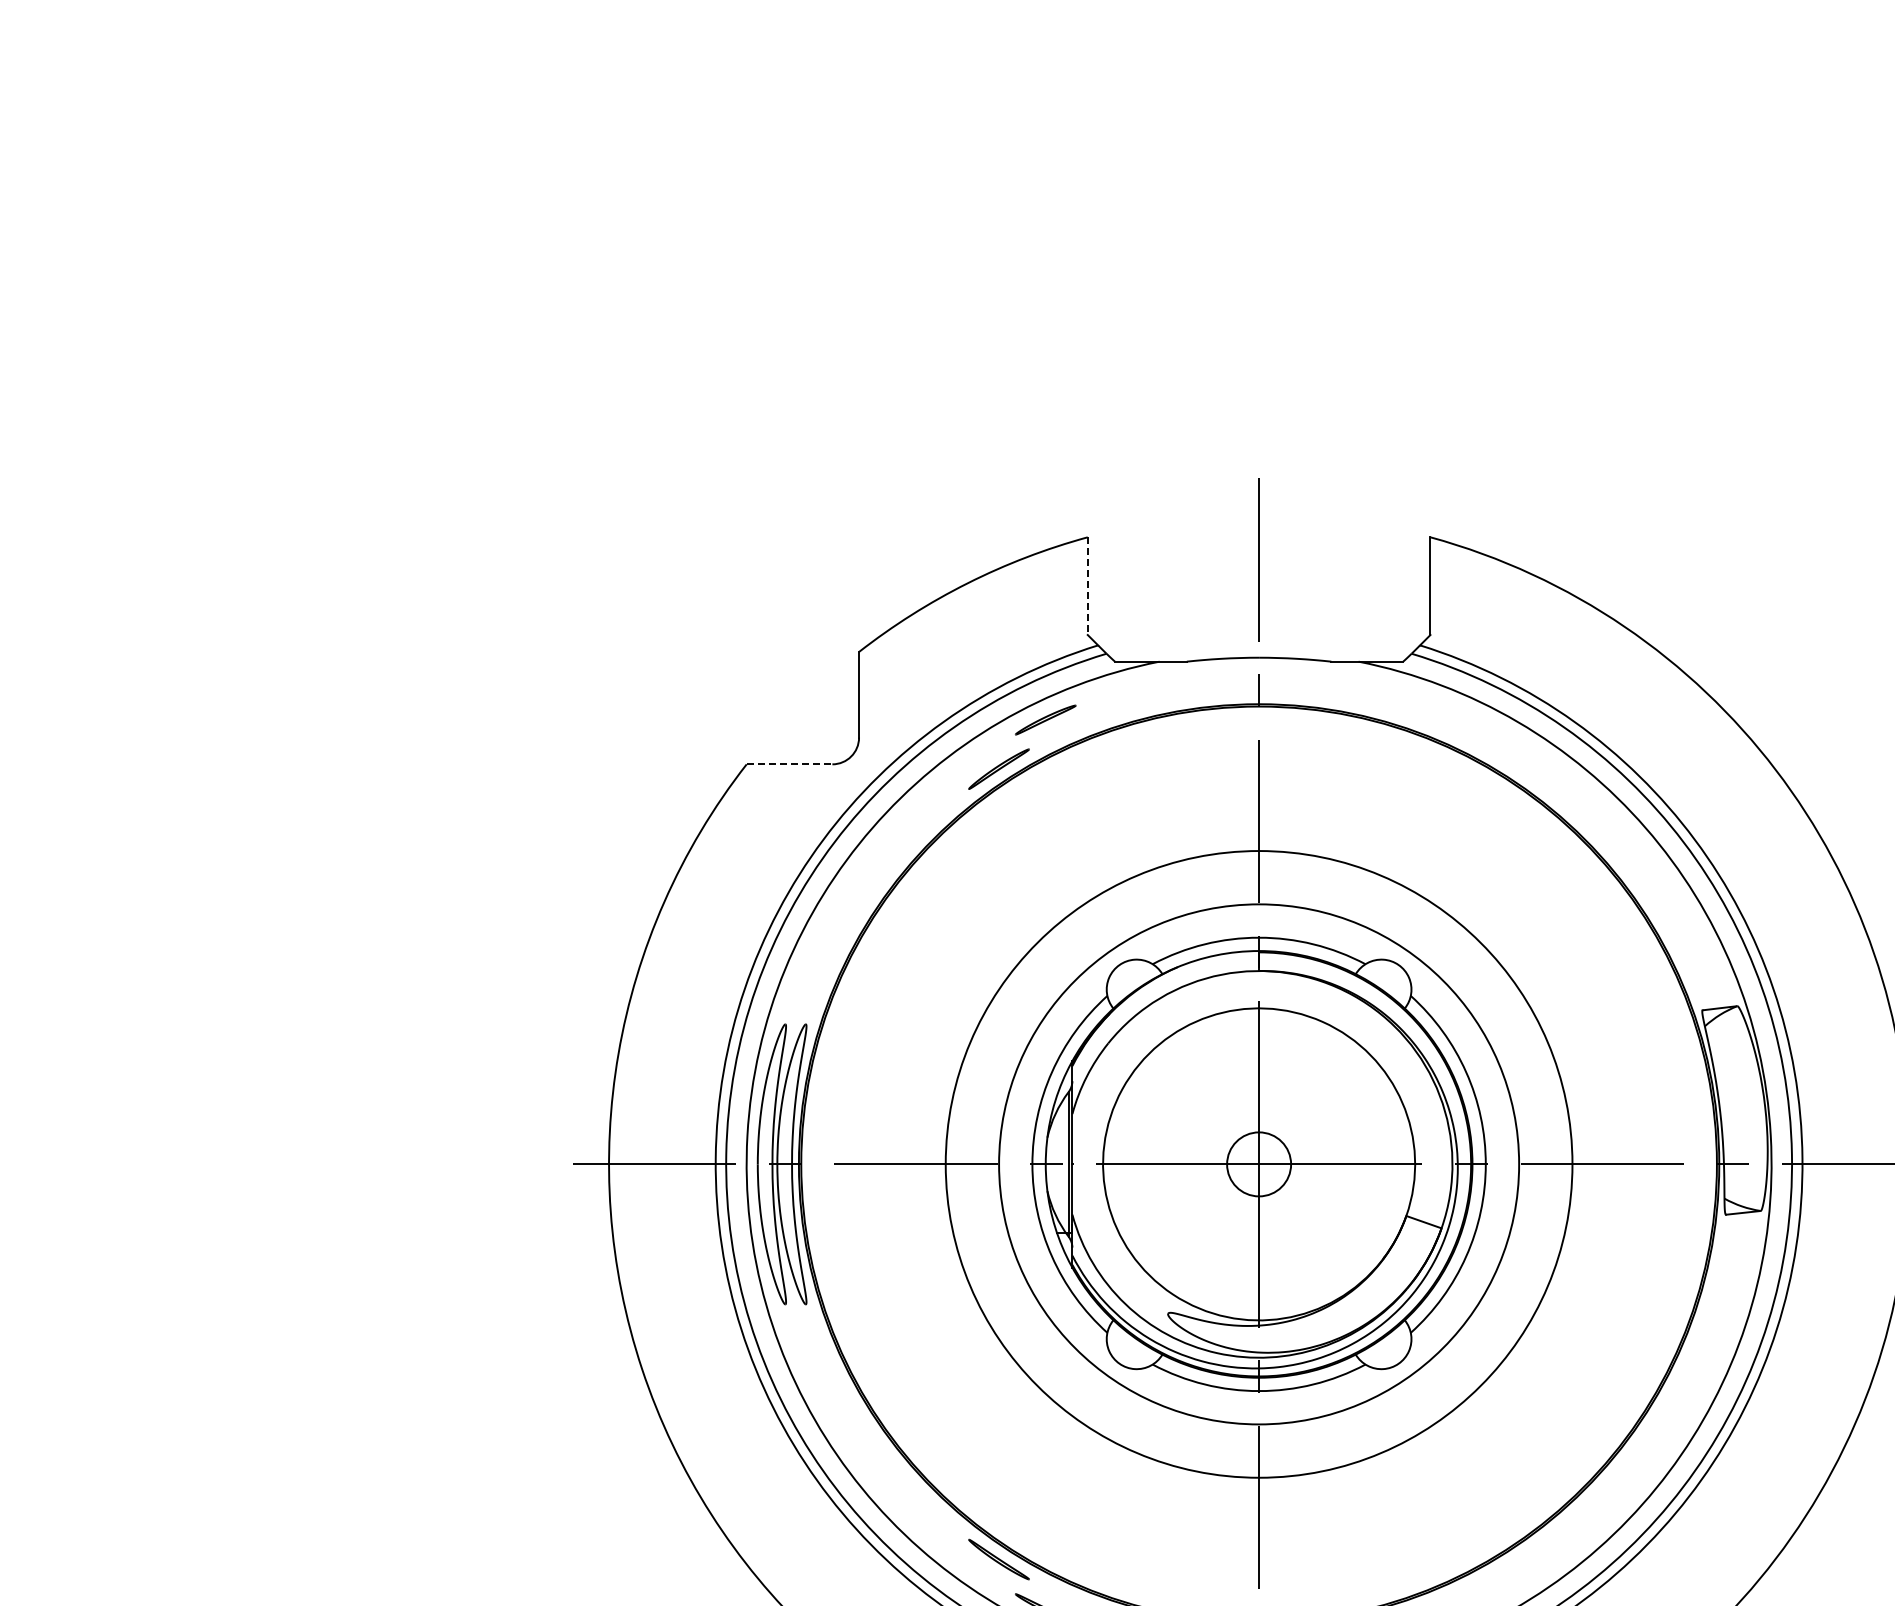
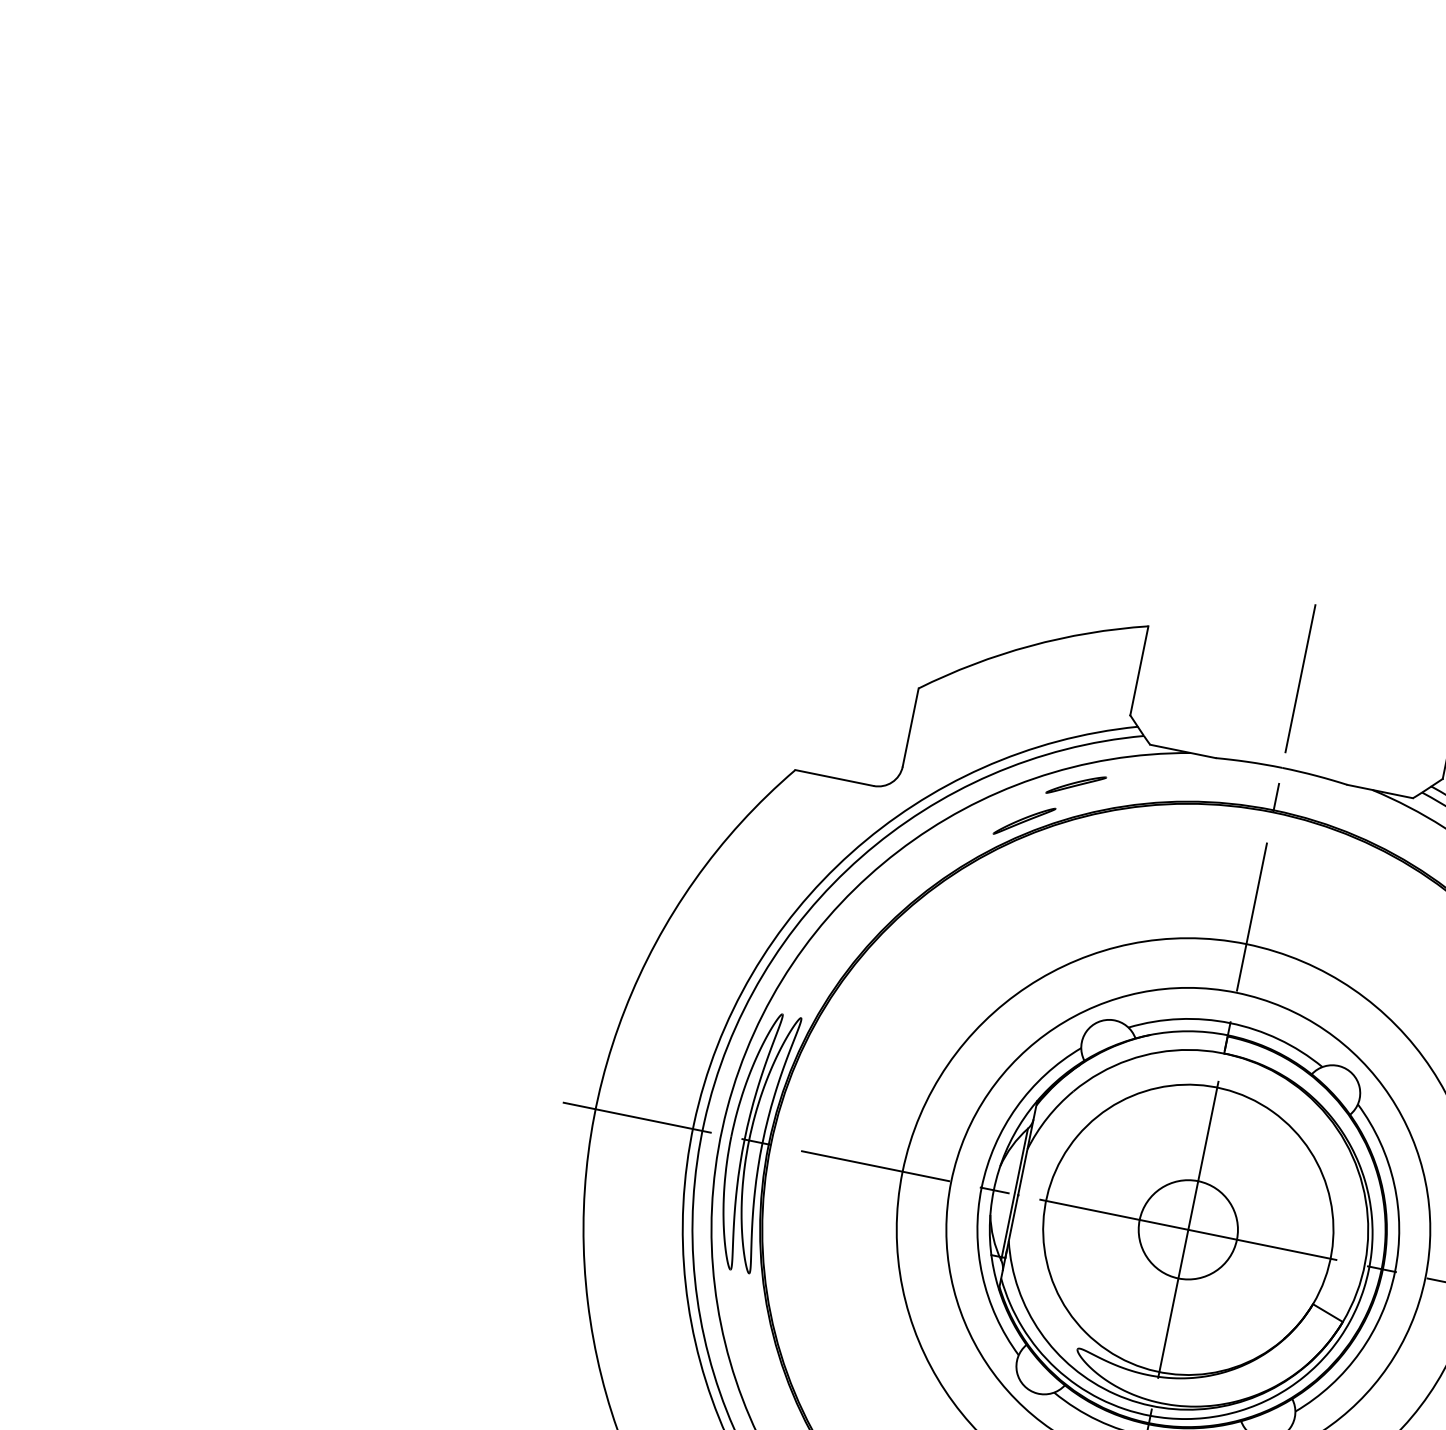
line: (1087, 586) -> (1139, 671), dashed -> solid
line: (789, 764) -> (834, 778), dashed -> solid
circle: (1258, 1164) -> (1187, 1229), size x1.67

